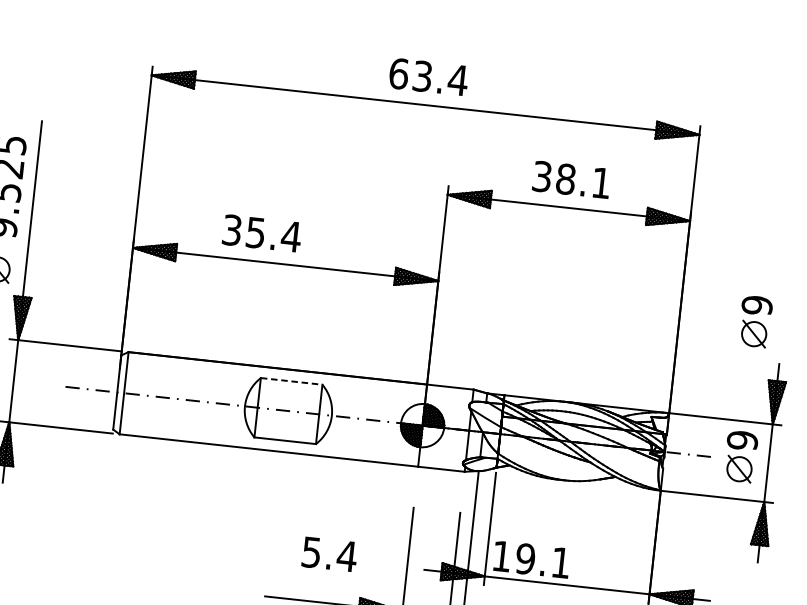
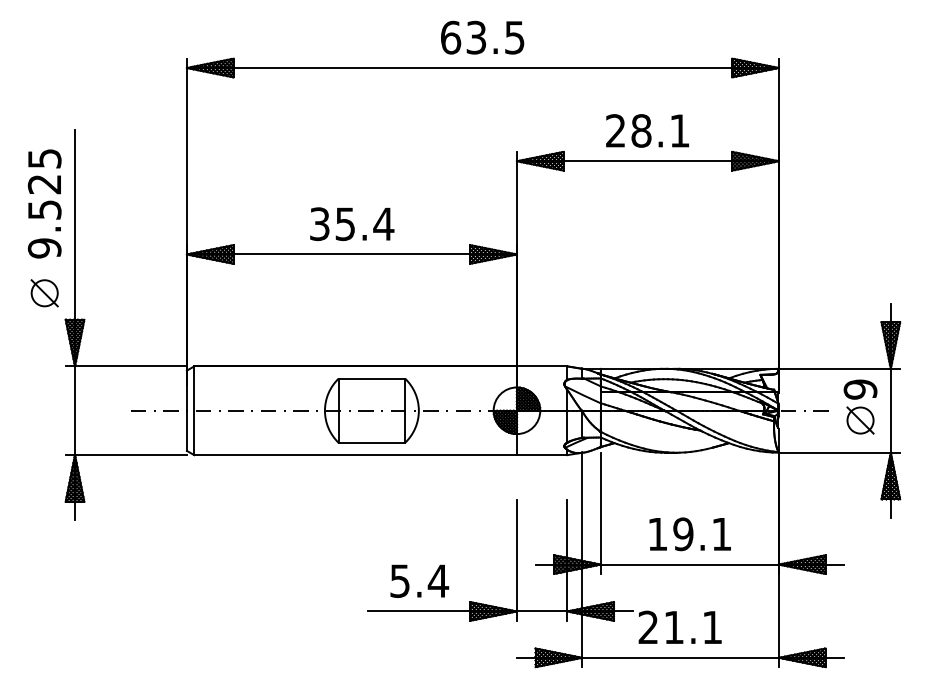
text: (457, 80) -> (514, 37), 63.4 -> 63.5
text: (541, 176) -> (615, 130), 38.1 -> 28.1
text: (262, 233) -> (352, 224), moved
part: (755, 321) -> (860, 260), removed
line: (292, 381) -> (372, 378), dashed -> solid
text: (329, 553) -> (419, 580), moved
text: (531, 559) -> (689, 534), moved

